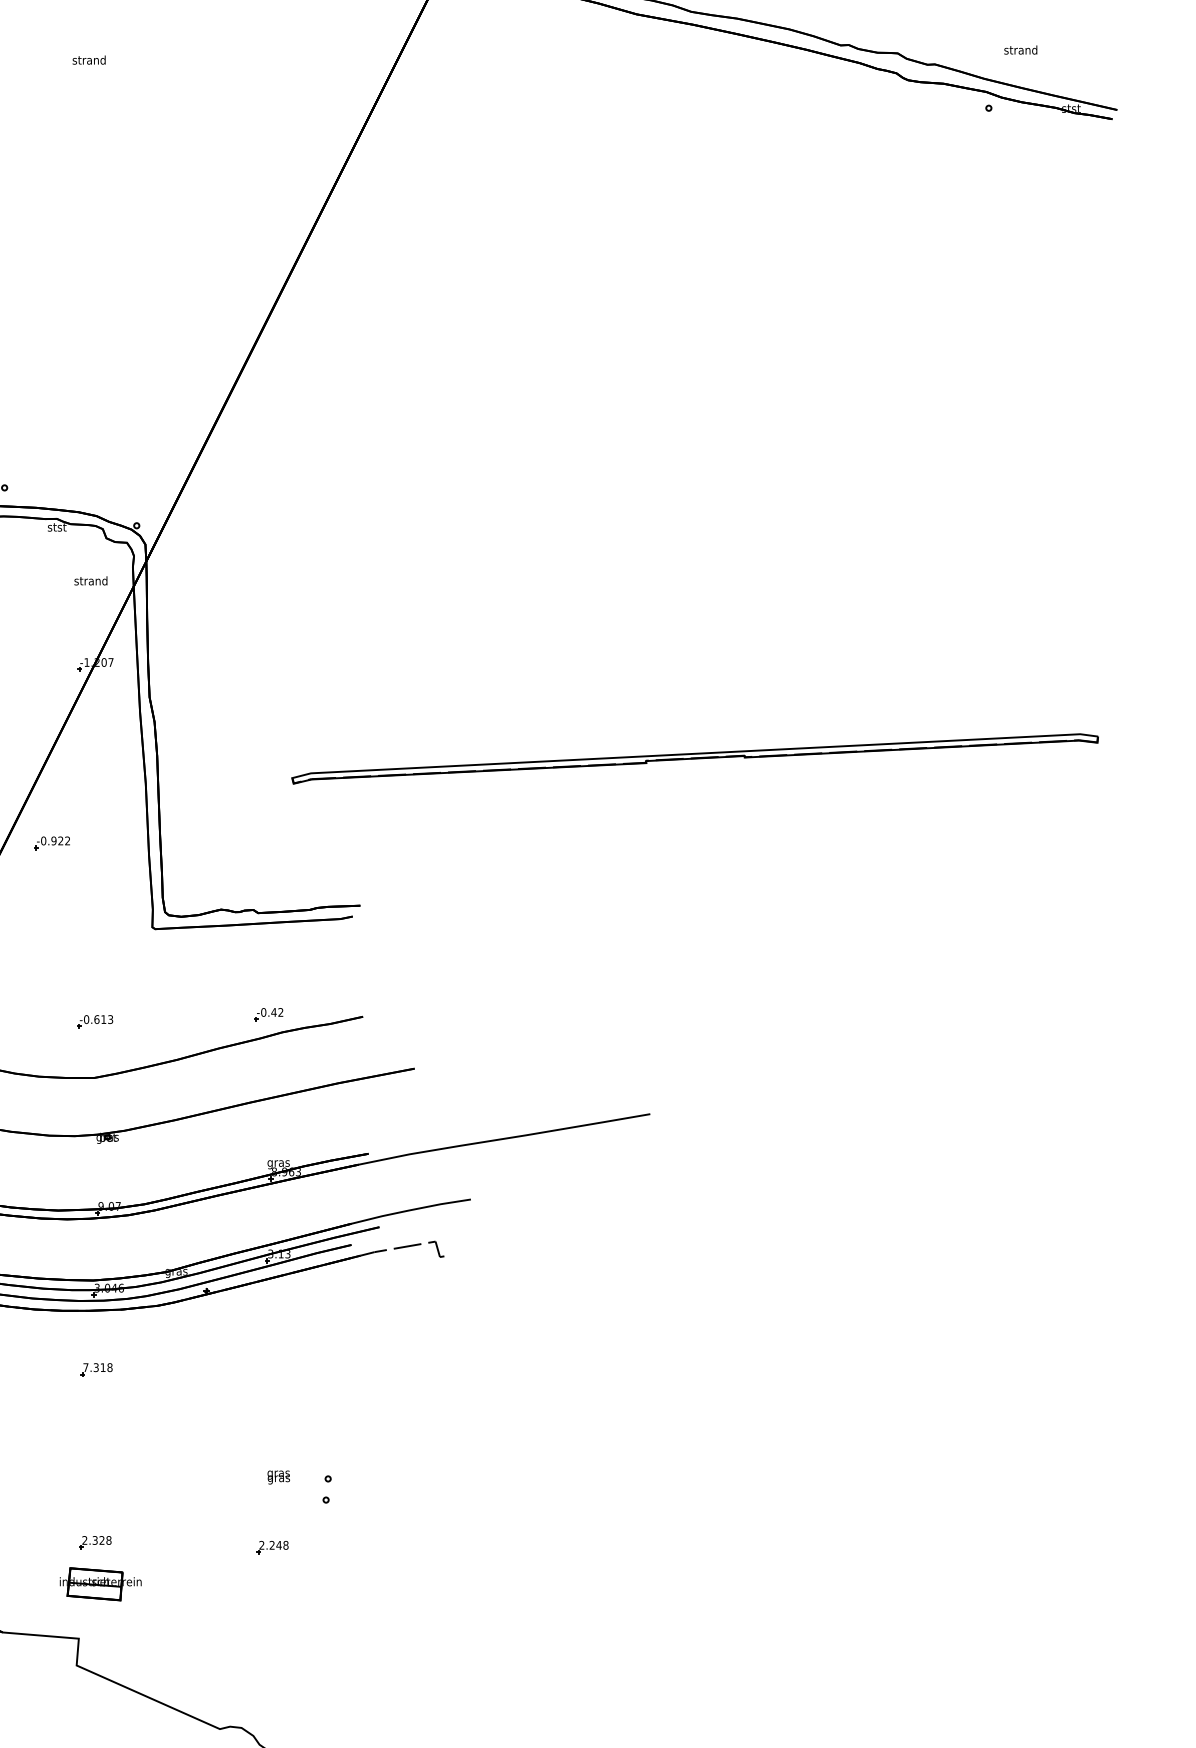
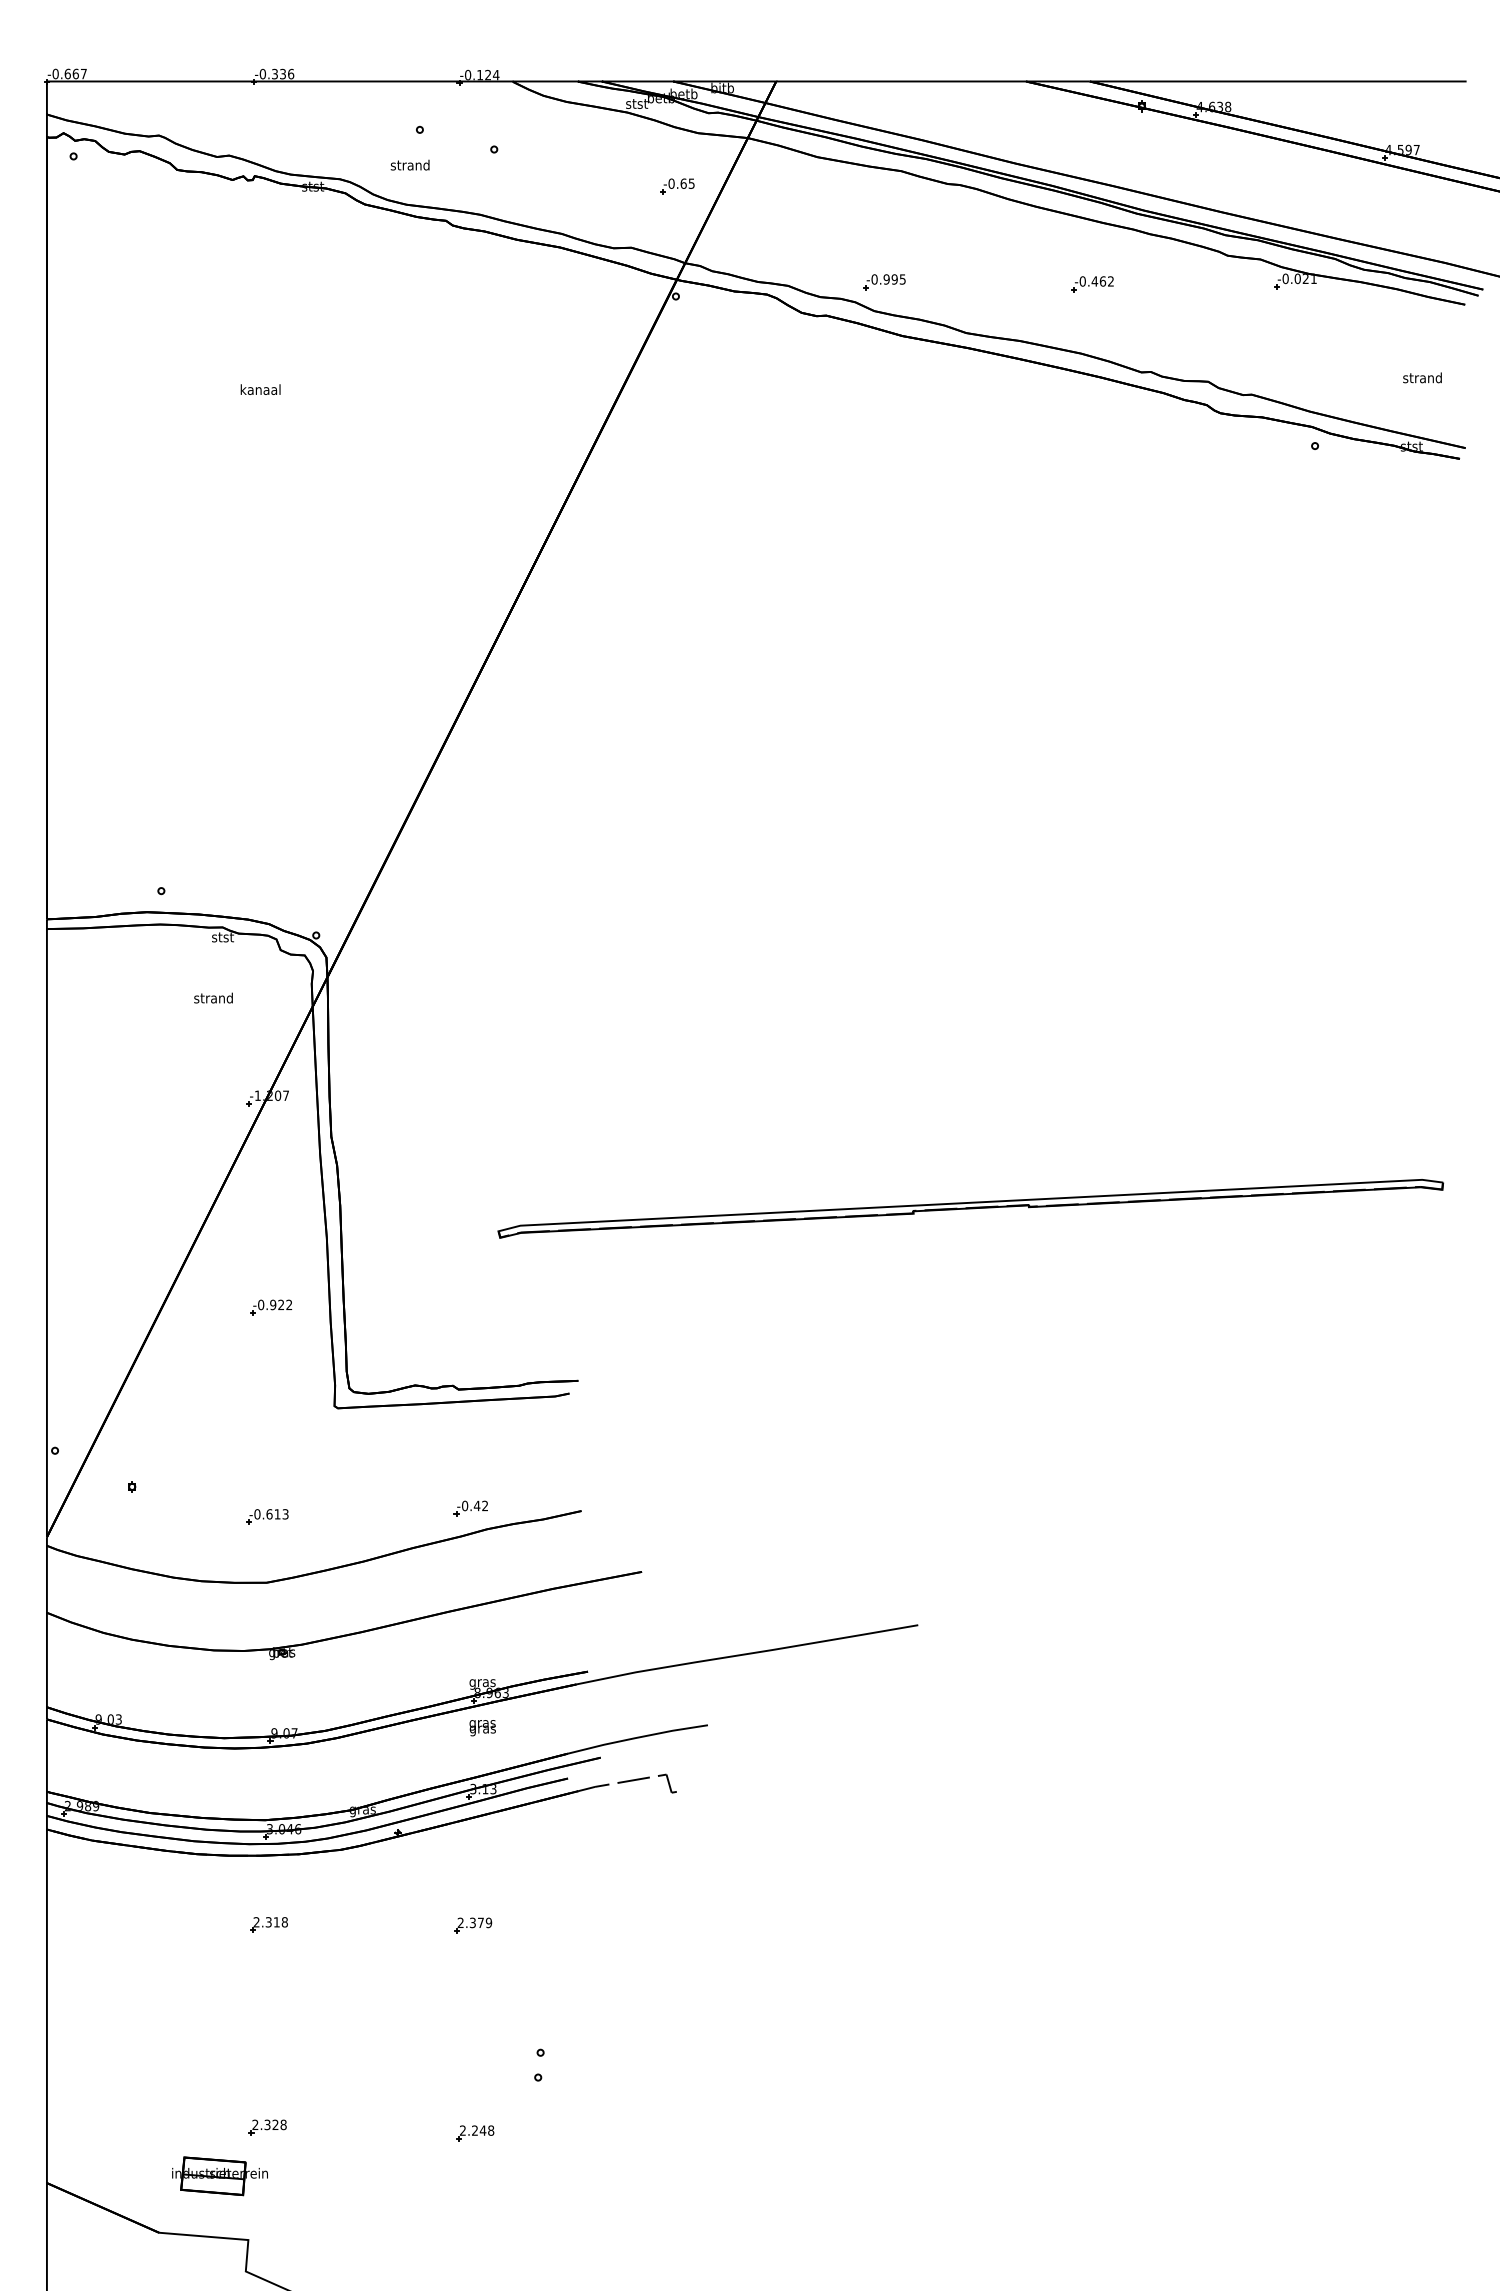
text: (1020, 49) -> (1422, 377), moved
text: (89, 59) -> (260, 389), strand -> kanaal
text: (90, 580) -> (213, 997), moved
part: (52, 843) -> (271, 1307), moved
text: (85, 1367) -> (256, 1922), 7.318 -> 2.318
part: (270, 1370) -> (473, 1925), added
text: (278, 1477) -> (482, 1728), moved
part: (100, 1584) -> (219, 2176), moved

